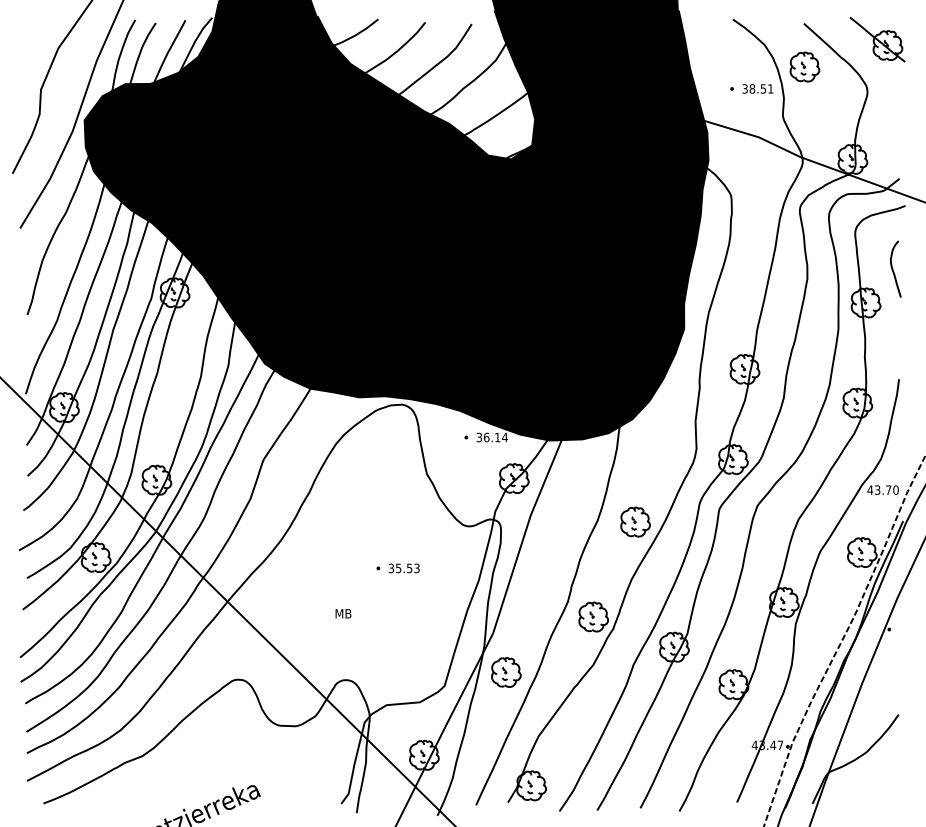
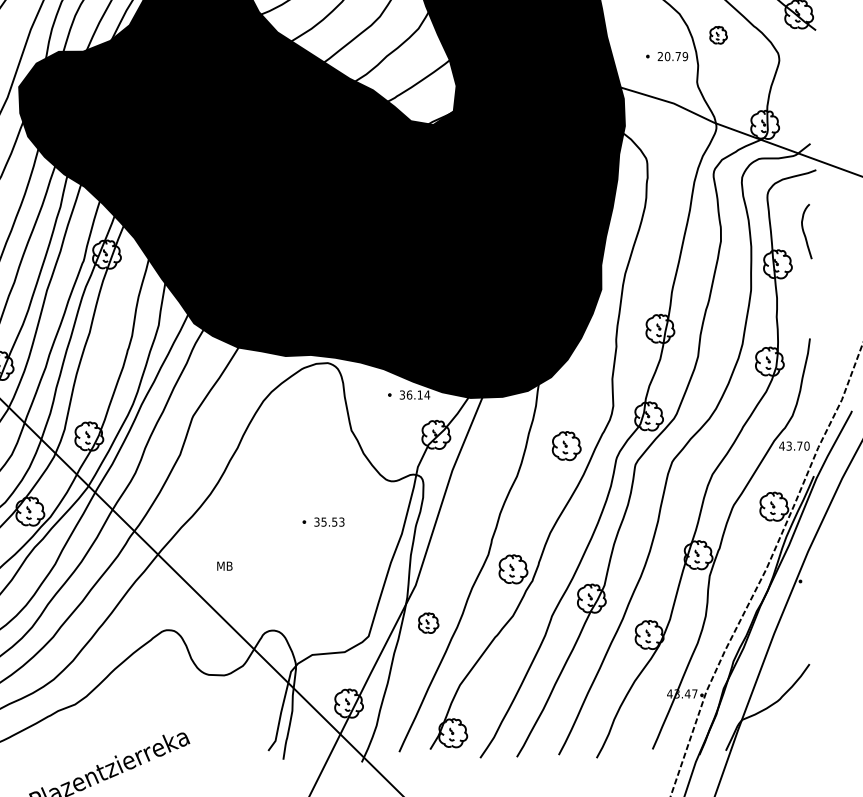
part: (804, 66) -> (718, 34), size x0.6
text: (757, 88) -> (672, 56), 38.51 -> 20.79
part: (635, 521) -> (566, 445), moved
text: (343, 613) -> (224, 565), moved
part: (506, 672) -> (428, 623), size x0.7

